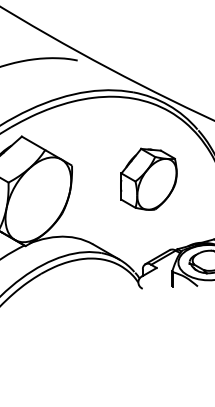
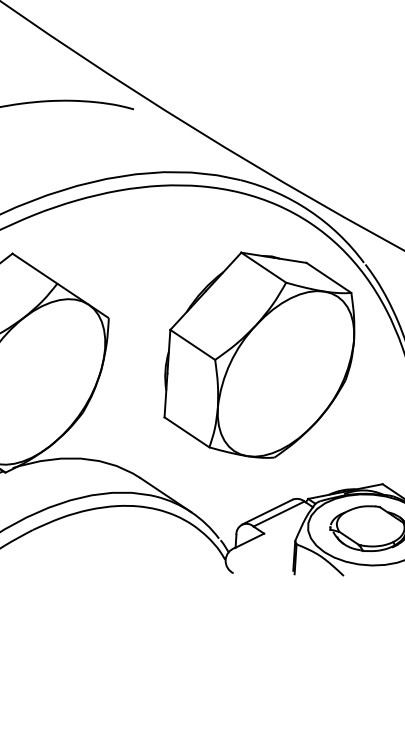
part: (148, 179) -> (259, 356), size x1.67

